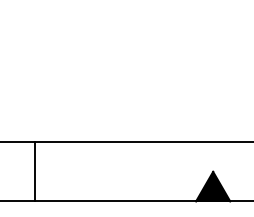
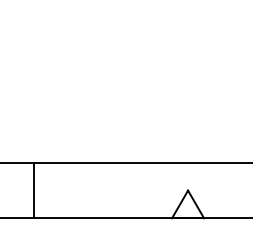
line: (35, 171) -> (33, 190), moved
fill: (213, 186) -> (188, 204), removed

